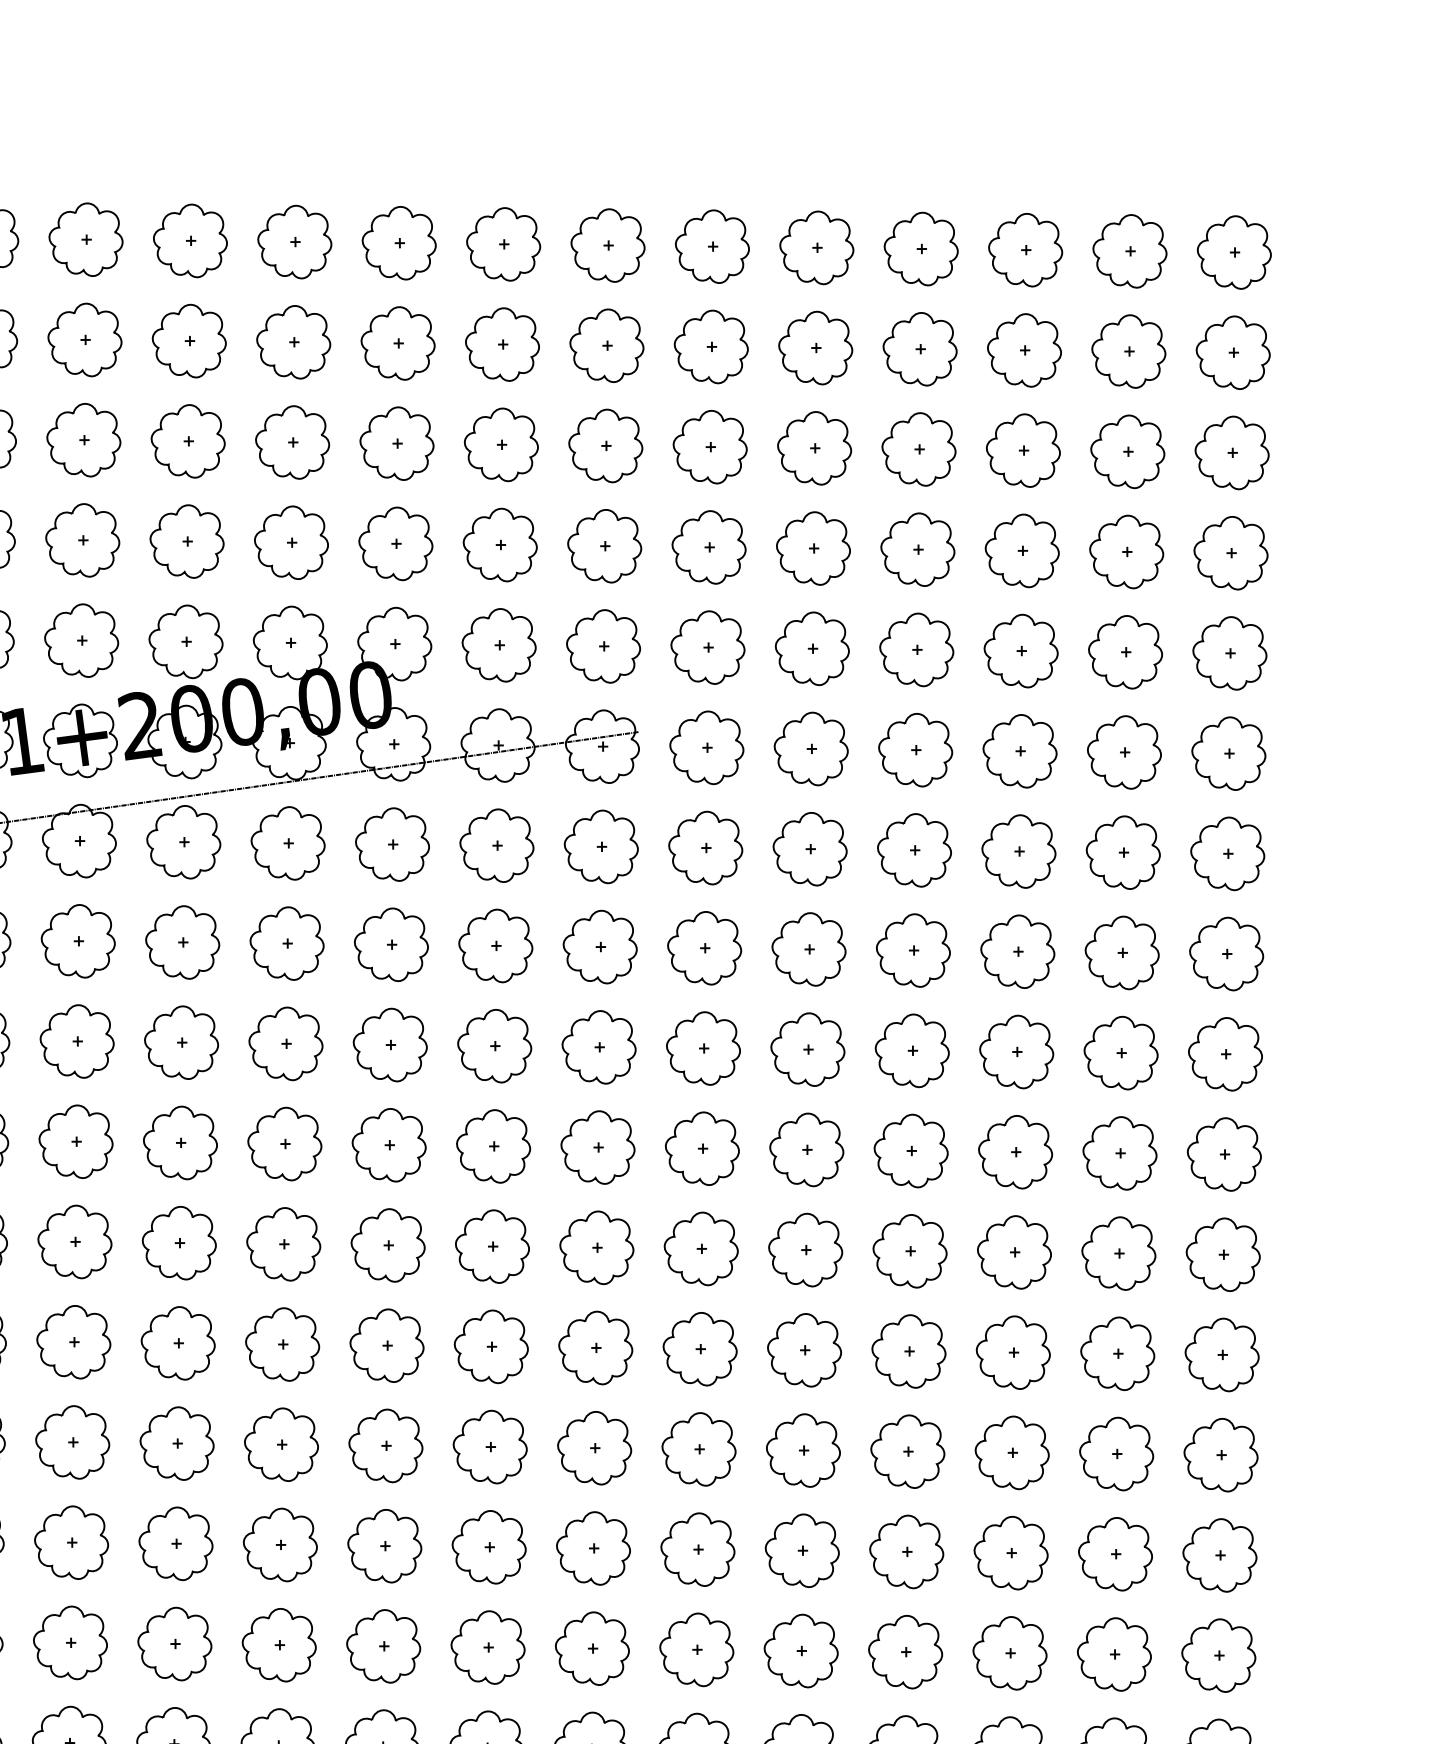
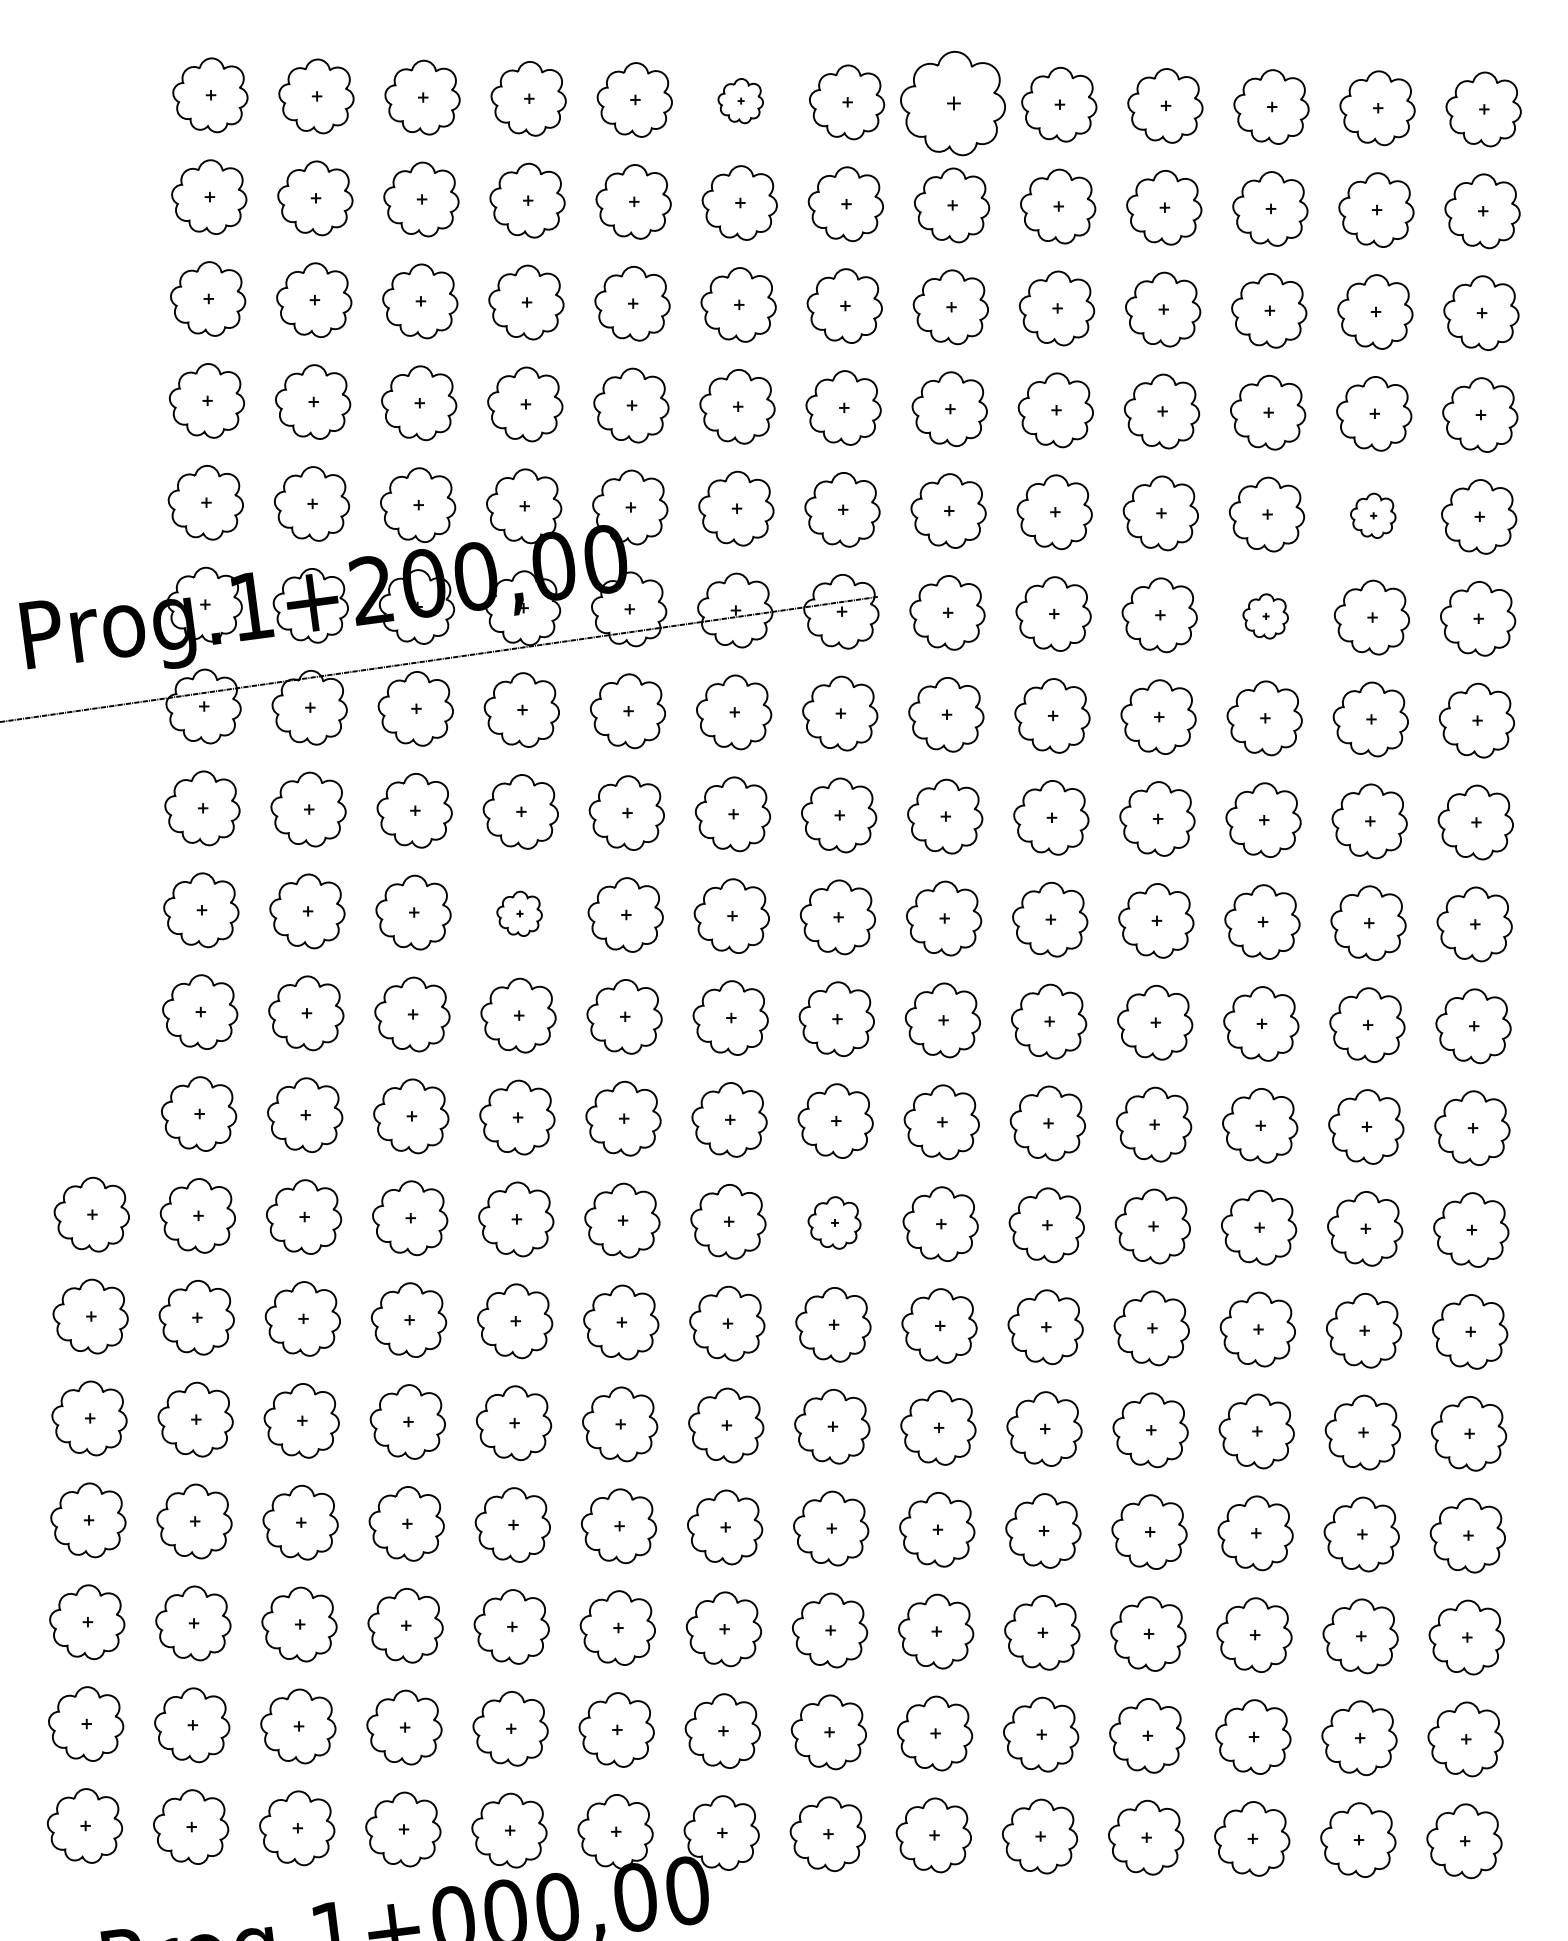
part: (503, 243) -> (740, 100), size x0.6
part: (712, 246) -> (953, 103), size x1.4
part: (1125, 652) -> (1373, 515), size x0.6
part: (1019, 751) -> (1265, 616), size x0.6
part: (285, 1043) -> (519, 913), size x0.6
part: (595, 1347) -> (834, 1222), size x0.7

